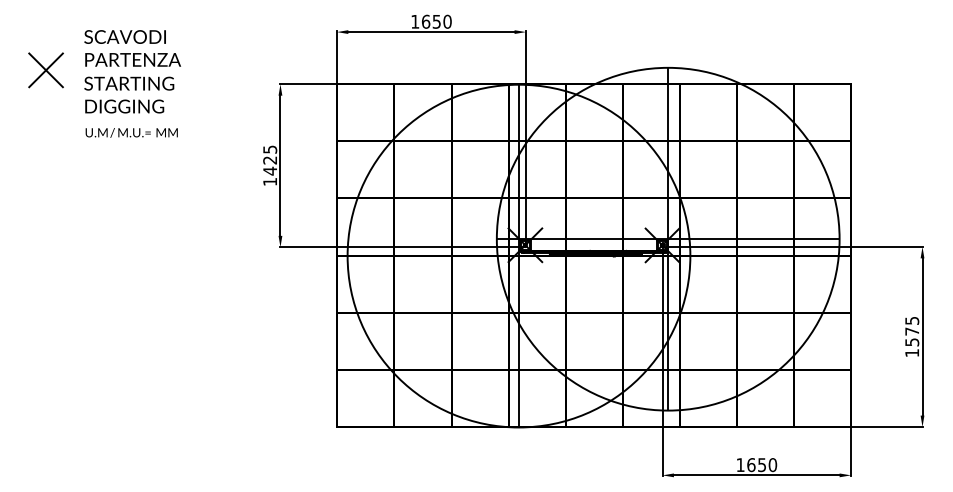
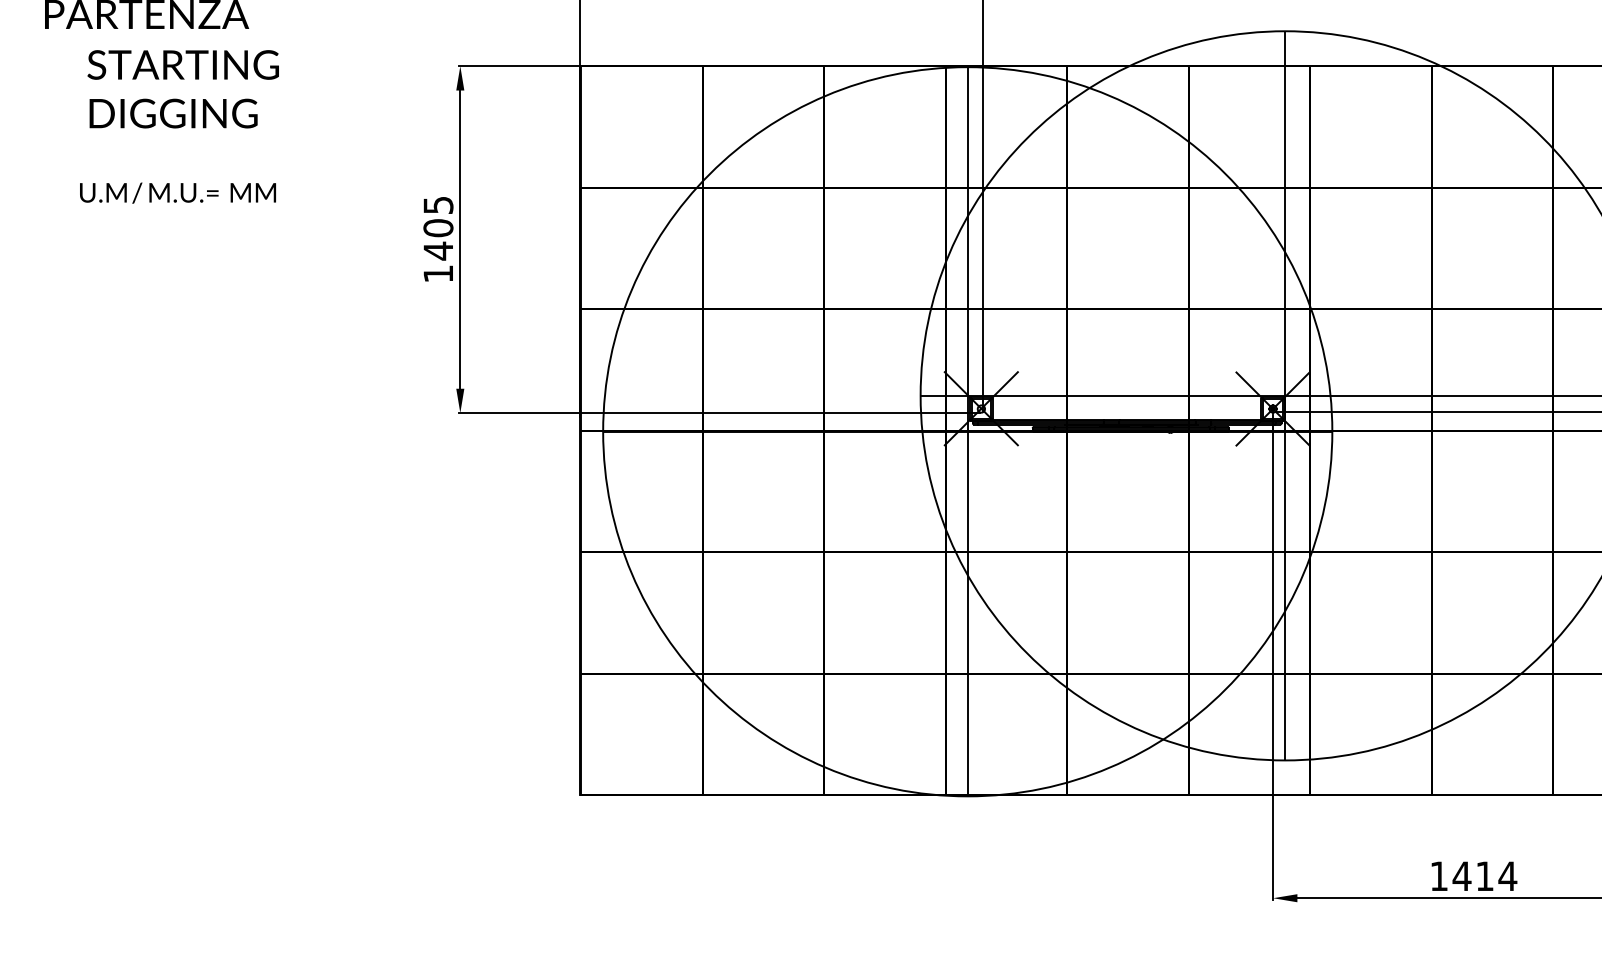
text: (129, 94) -> (183, 87), moved
text: (131, 132) -> (177, 192), moved
text: (270, 160) -> (439, 228), 1425 -> 1405
text: (761, 465) -> (1483, 877), 1650 -> 1414

